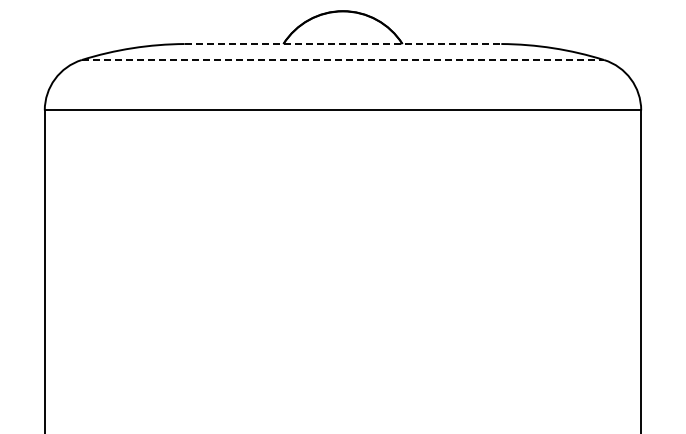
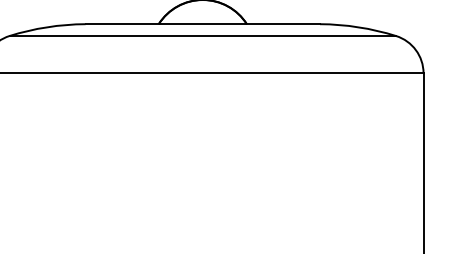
line: (343, 44) -> (203, 24), dashed -> solid
line: (343, 60) -> (203, 36), dashed -> solid

